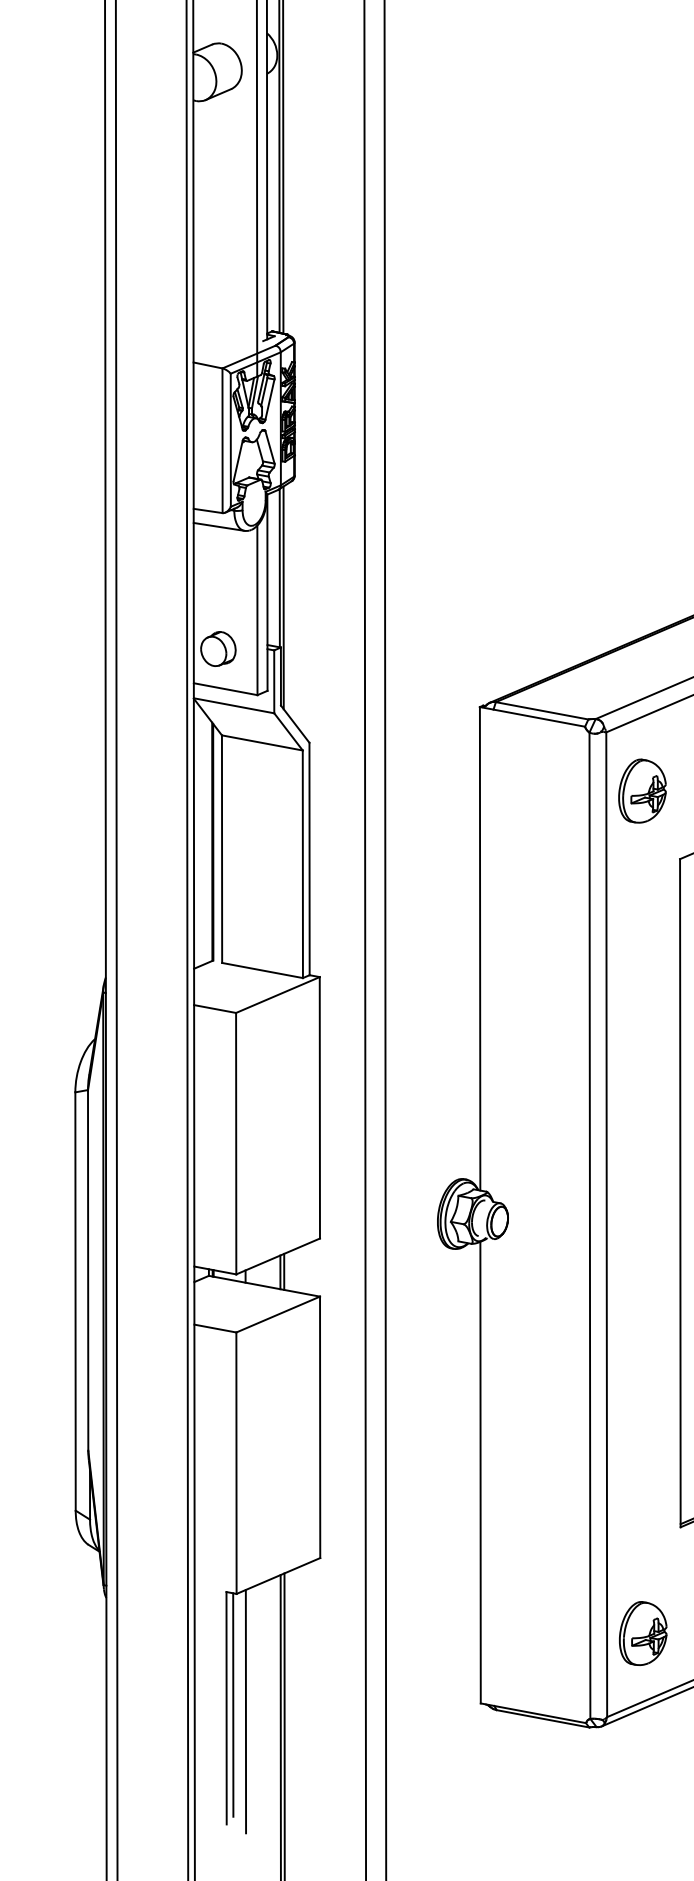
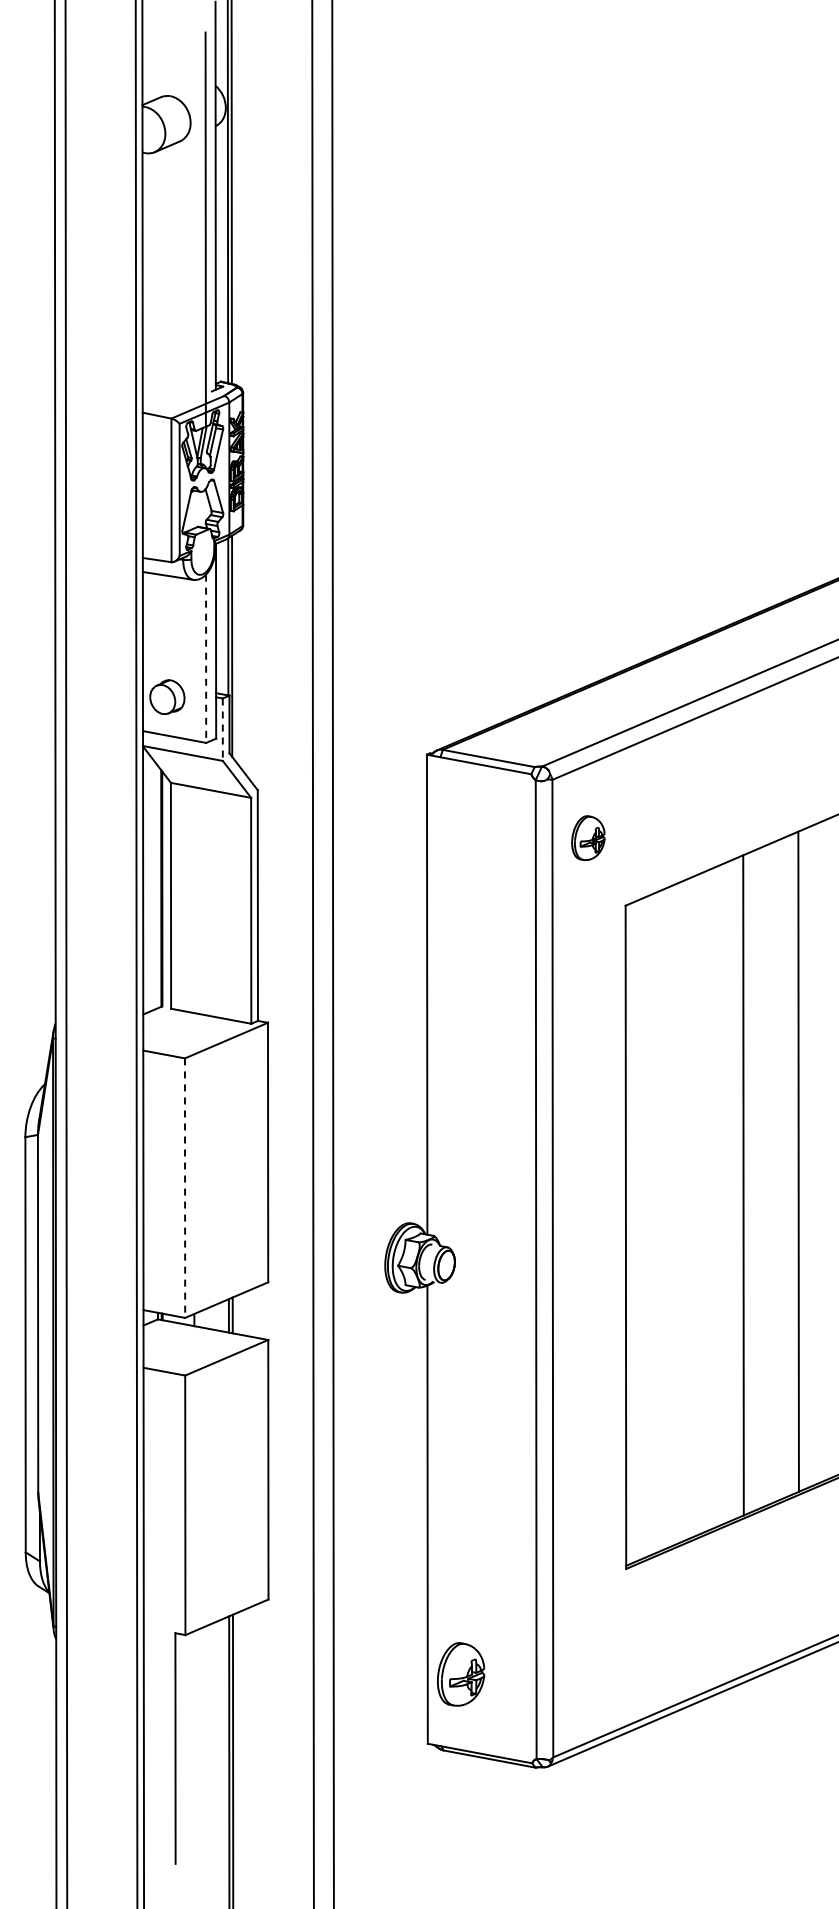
line: (257, 611) -> (206, 659), solid -> dashed
line: (273, 682) -> (222, 730), solid -> dashed
part: (642, 790) -> (588, 837), size x0.7
line: (236, 1144) -> (185, 1188), solid -> dashed
part: (643, 1633) -> (461, 1674), moved
line: (233, 1705) -> (182, 1745), removed
line: (245, 1711) -> (194, 1751), removed

